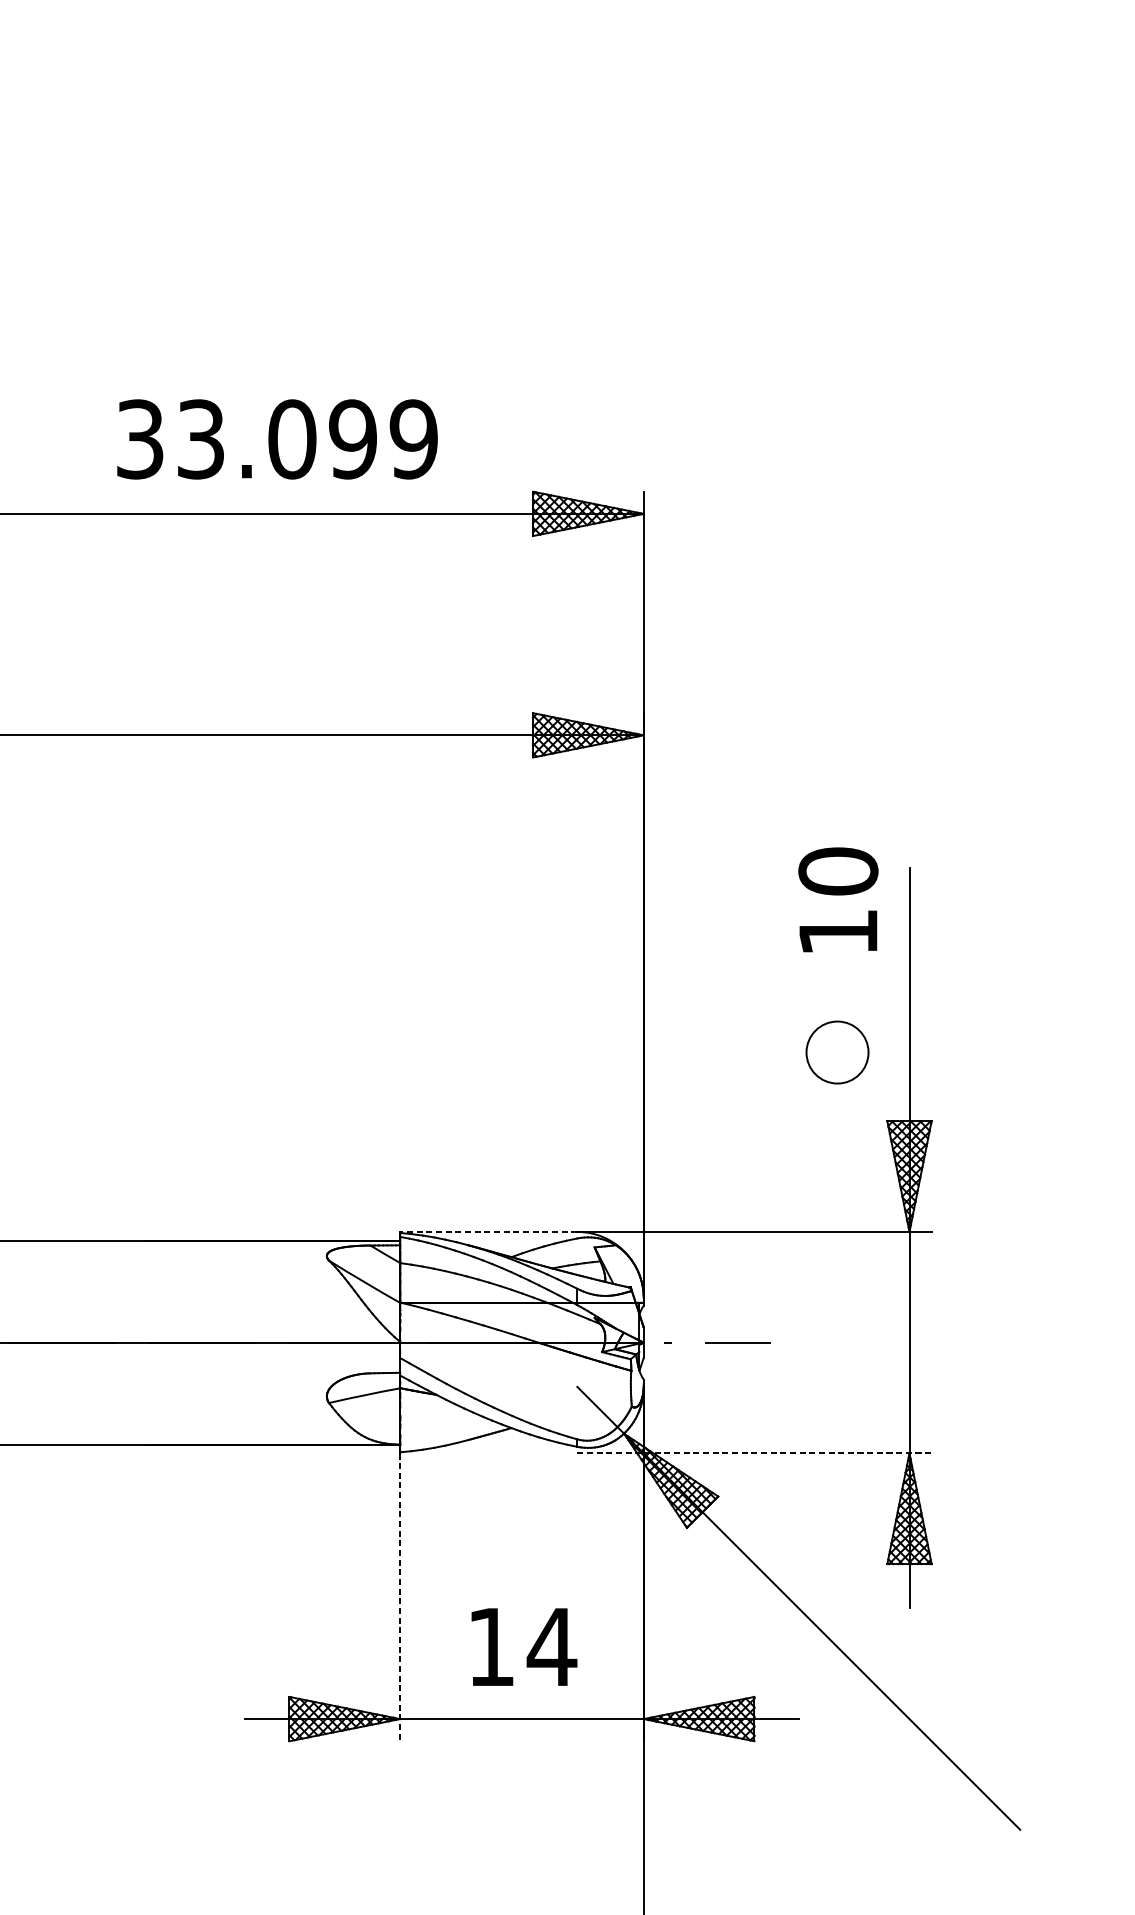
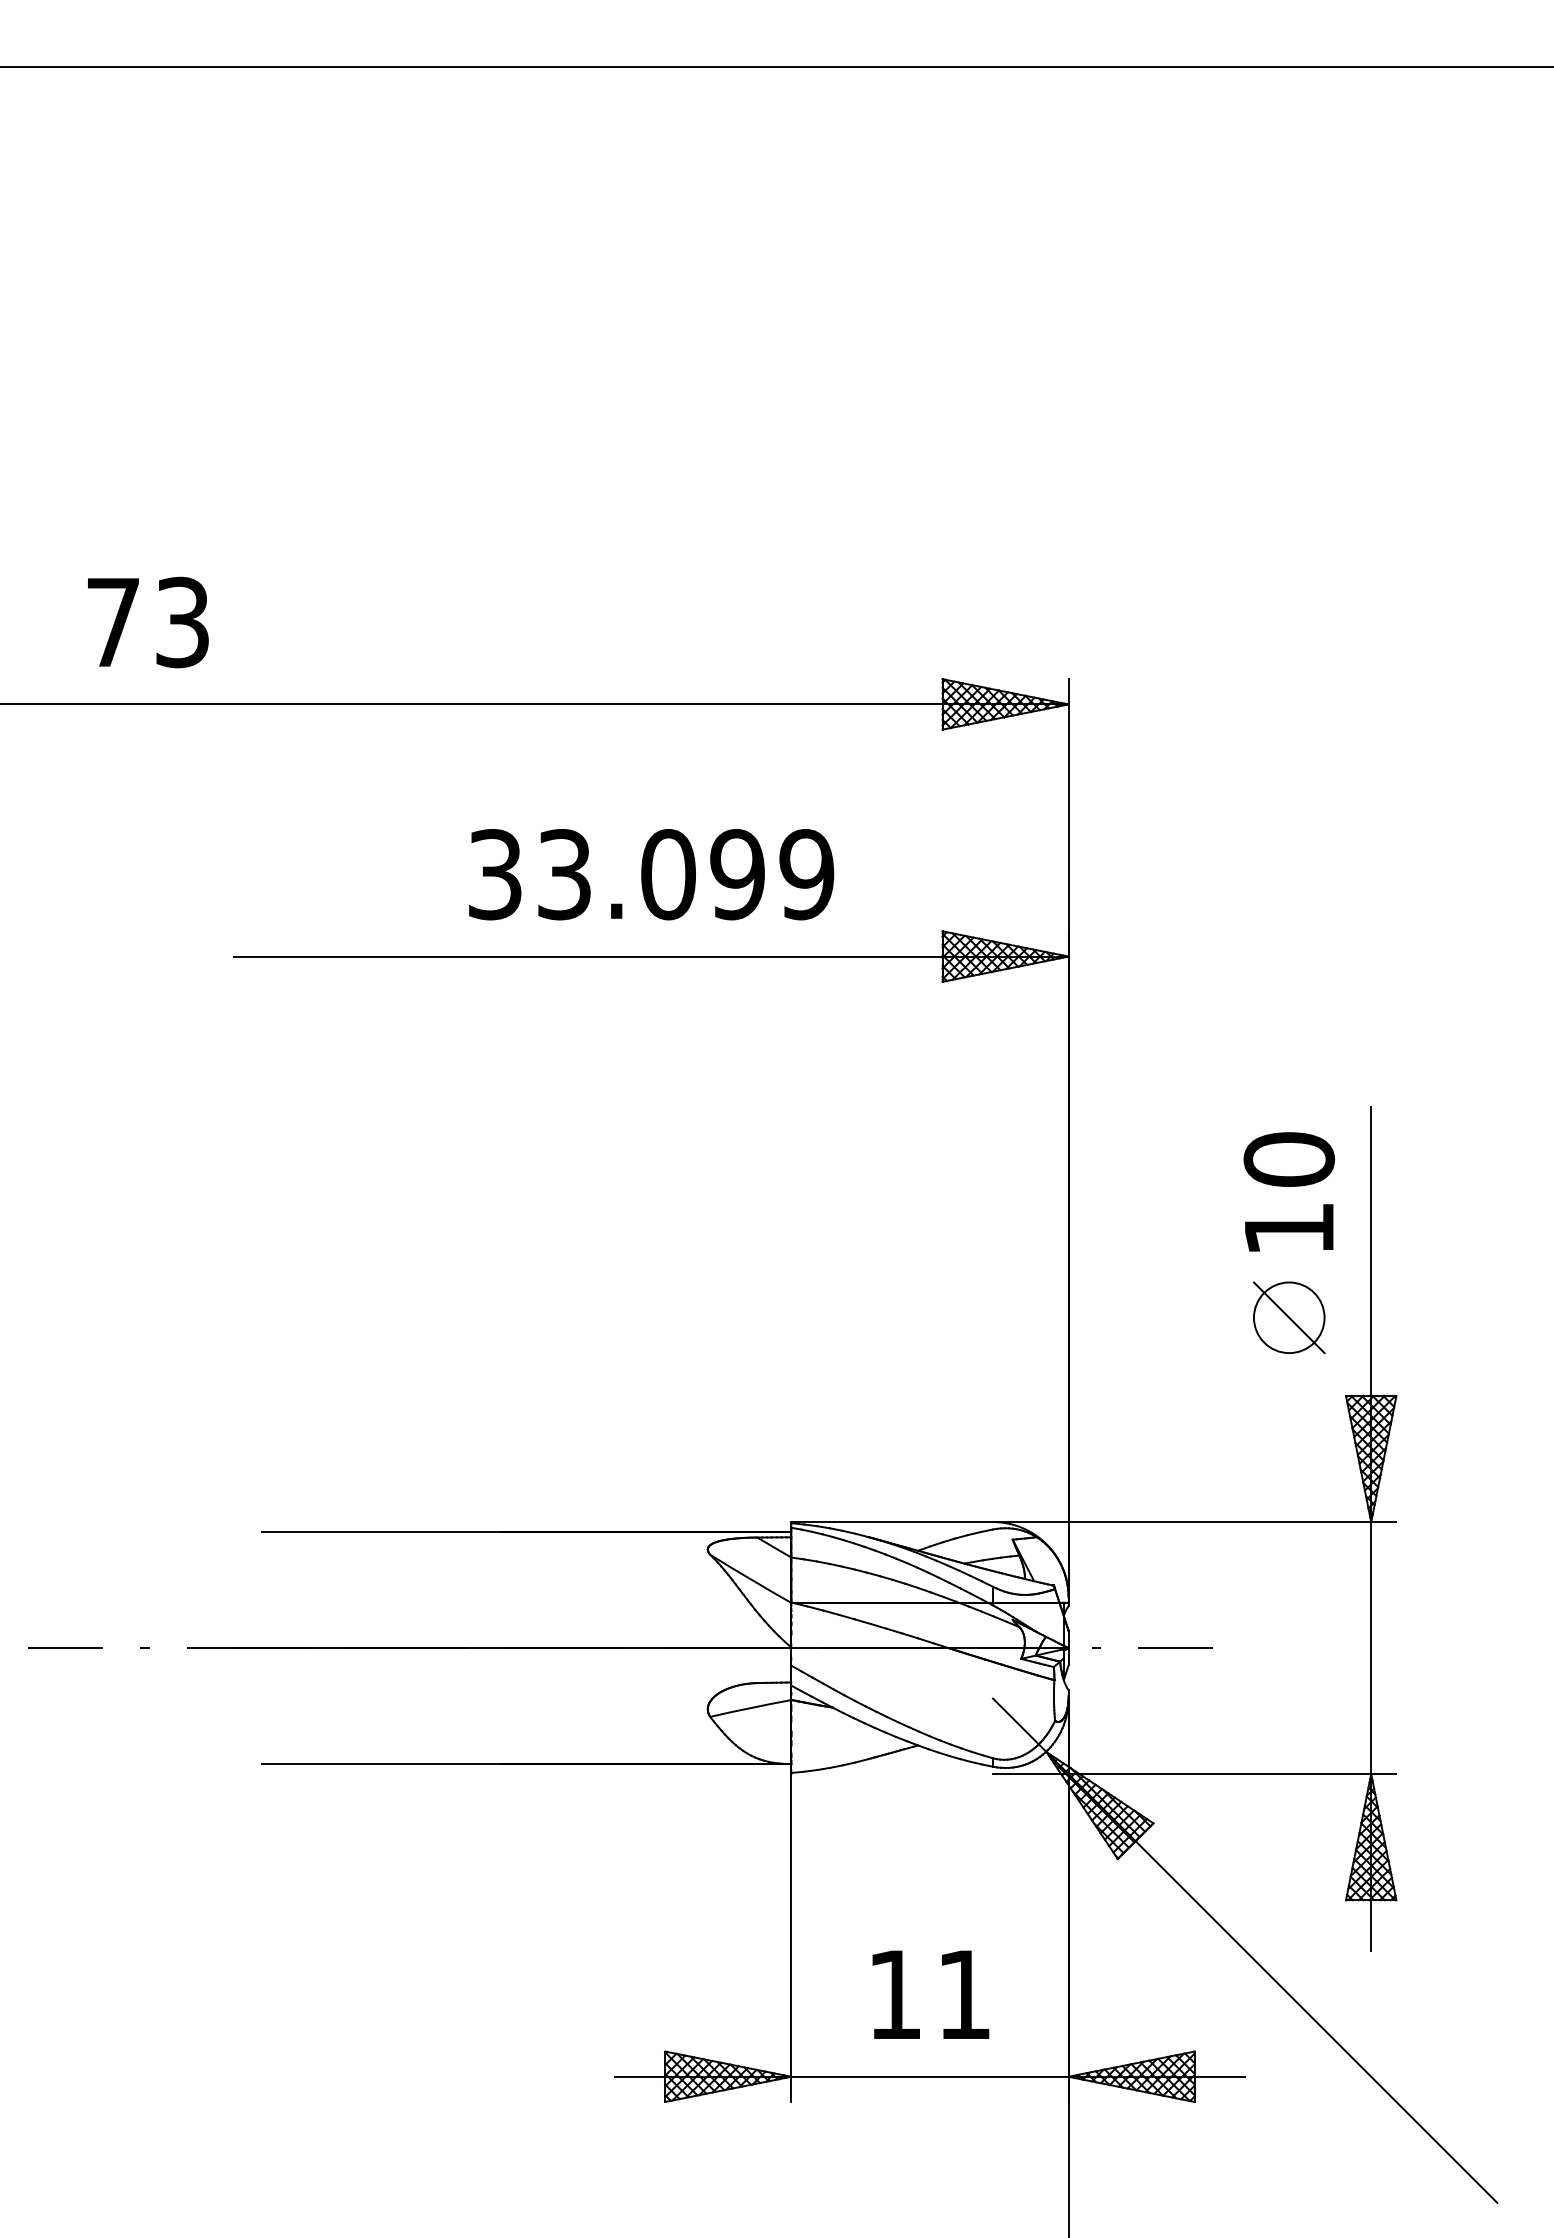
text: (277, 439) -> (651, 874), moved
text: (837, 899) -> (1288, 1191), moved
line: (836, 1052) -> (1288, 1317), added
line: (489, 1232) -> (892, 1522), dashed -> solid
line: (754, 1453) -> (1194, 1774), dashed -> solid
line: (400, 1597) -> (791, 1938), dashed -> solid
text: (552, 1646) -> (964, 1994), 14 -> 11

